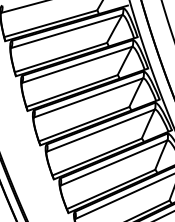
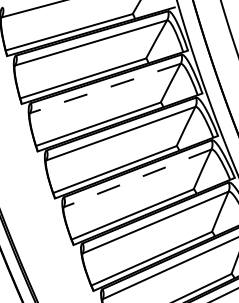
line: (76, 65) -> (104, 89), solid -> dashed
line: (100, 130) -> (137, 178), solid -> dashed

